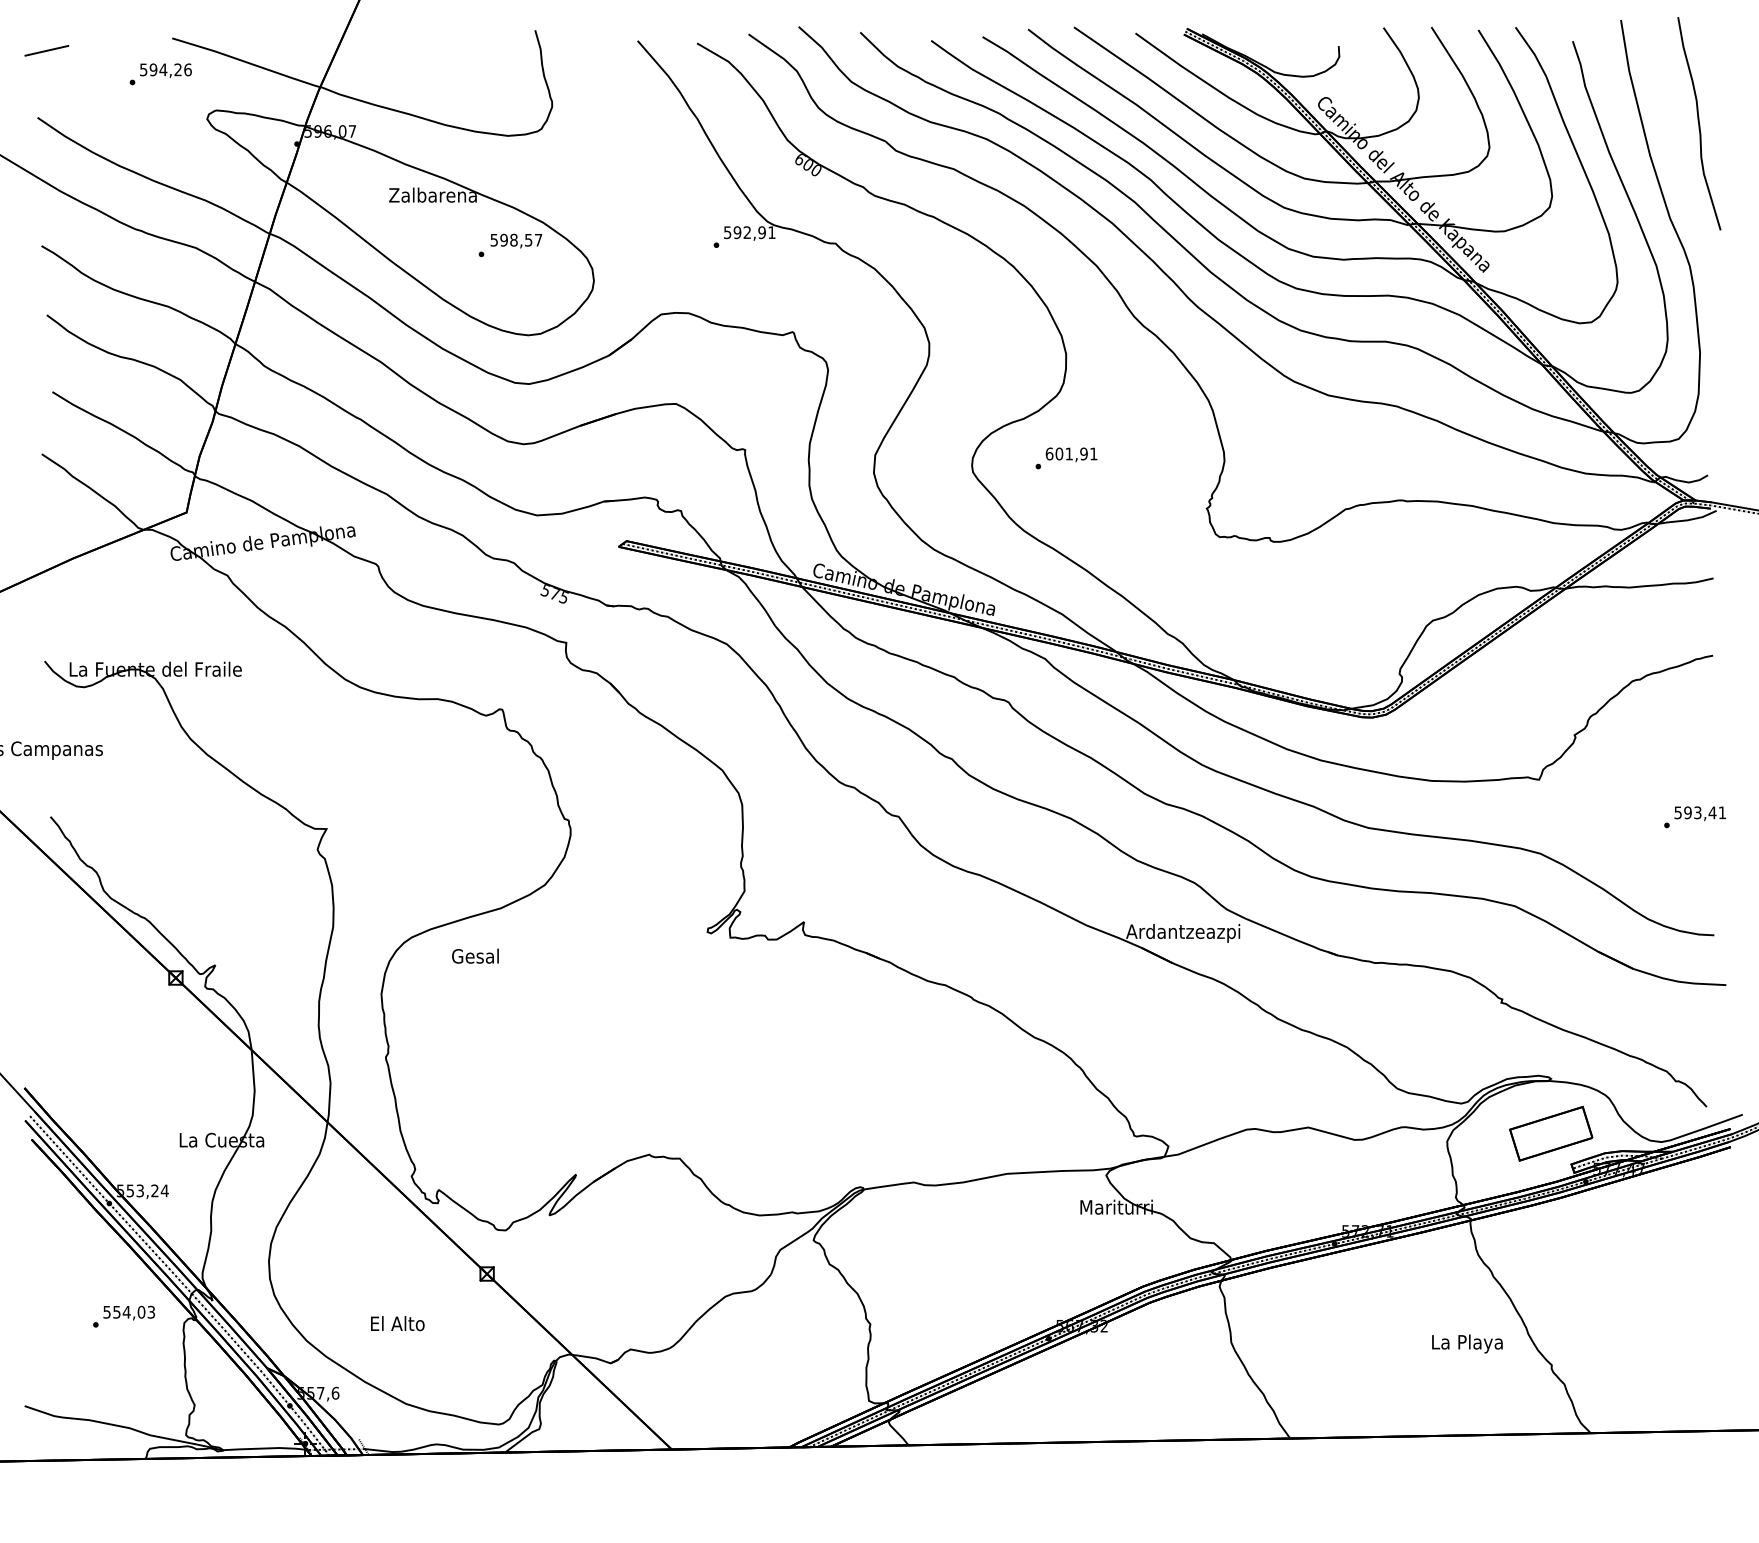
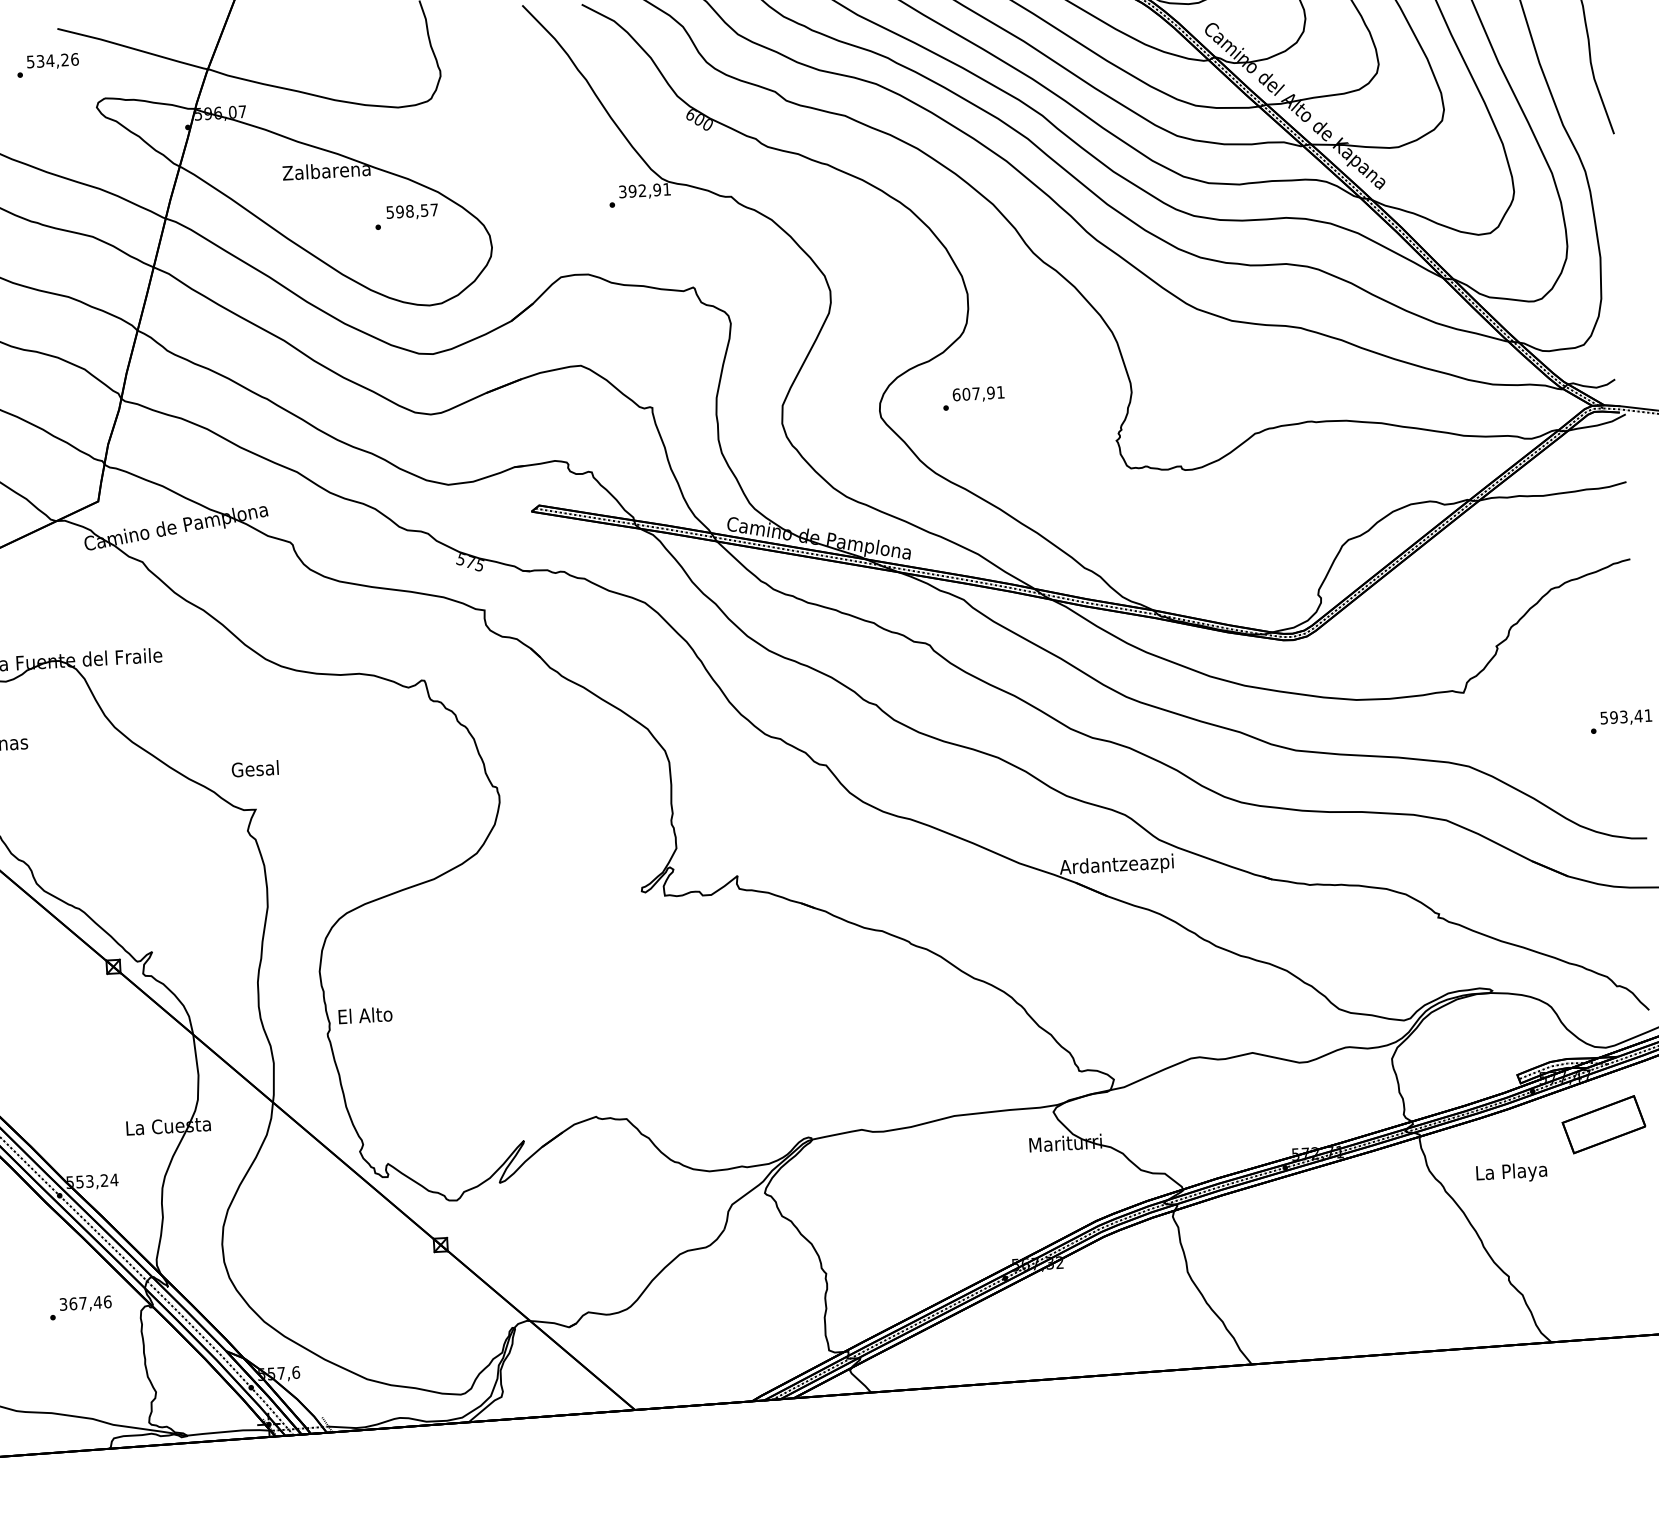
text: (153, 69) -> (40, 61), 594,26 -> 534,26
text: (727, 232) -> (622, 191), 592,91 -> 392,91
text: (1068, 453) -> (975, 393), 601,91 -> 607,91
text: (475, 955) -> (255, 768), moved
part: (1551, 1133) -> (1604, 1124), moved
text: (129, 1311) -> (85, 1302), 554,03 -> 367,46
text: (397, 1323) -> (365, 1015), moved
text: (1467, 1343) -> (1511, 1172), moved

